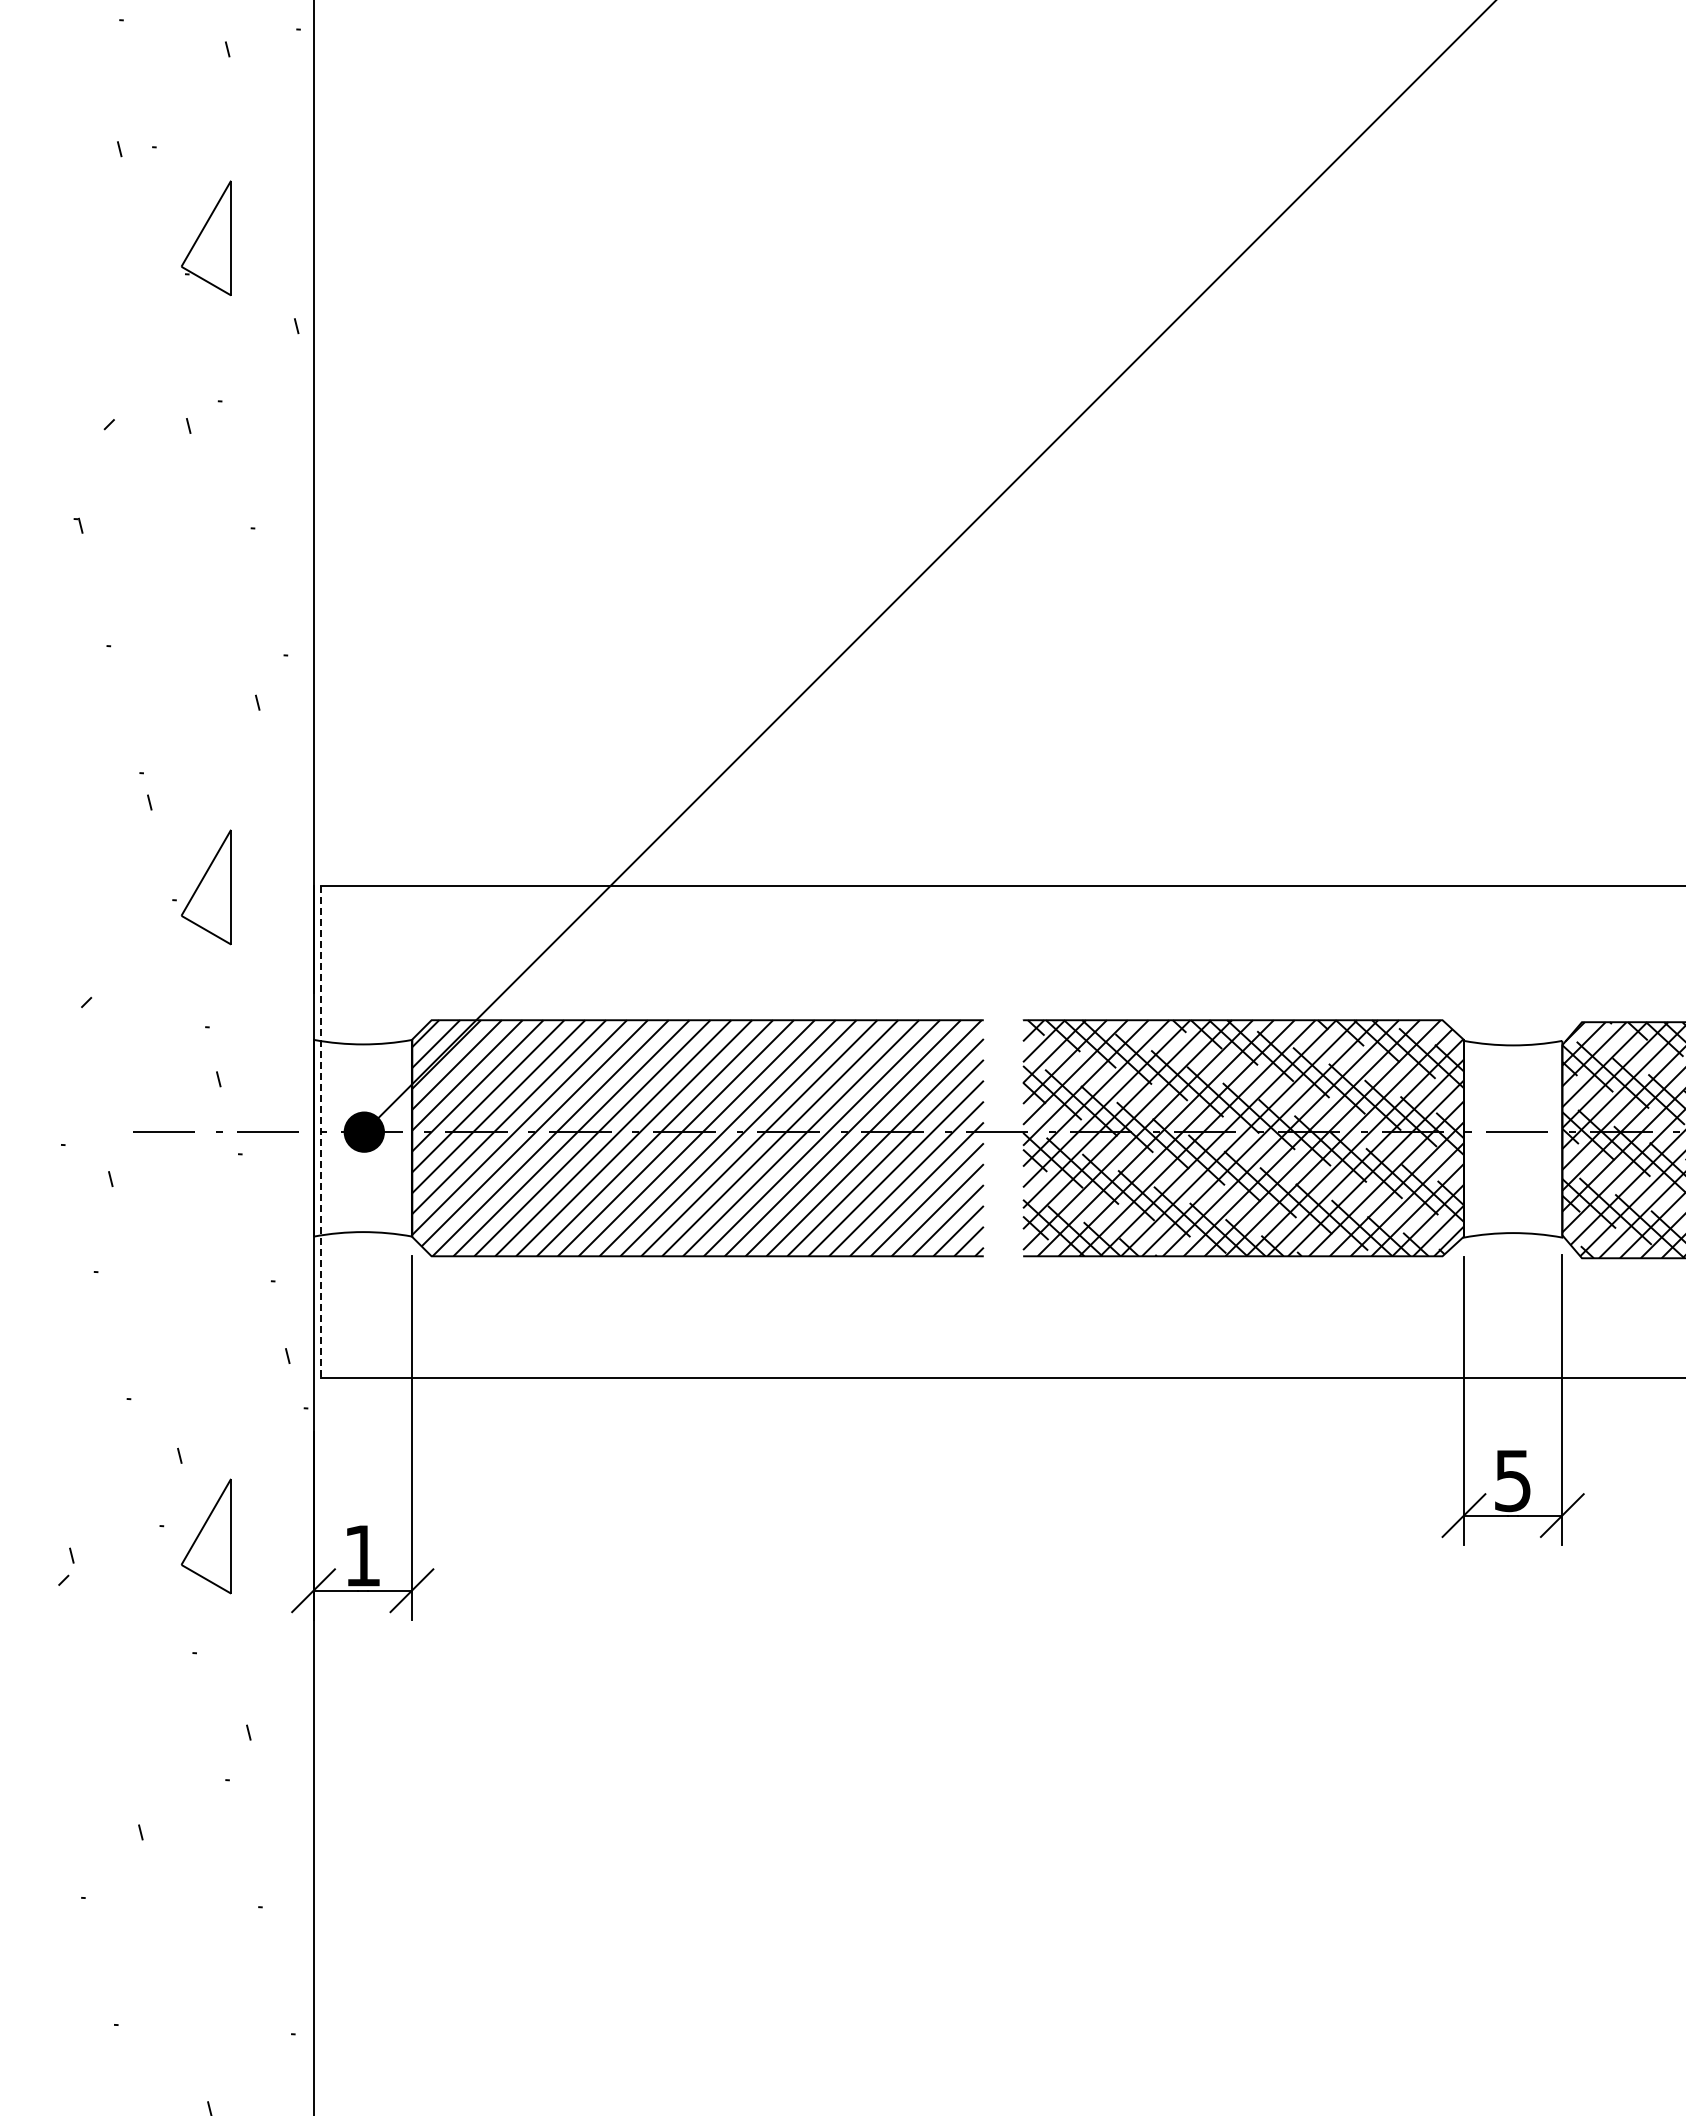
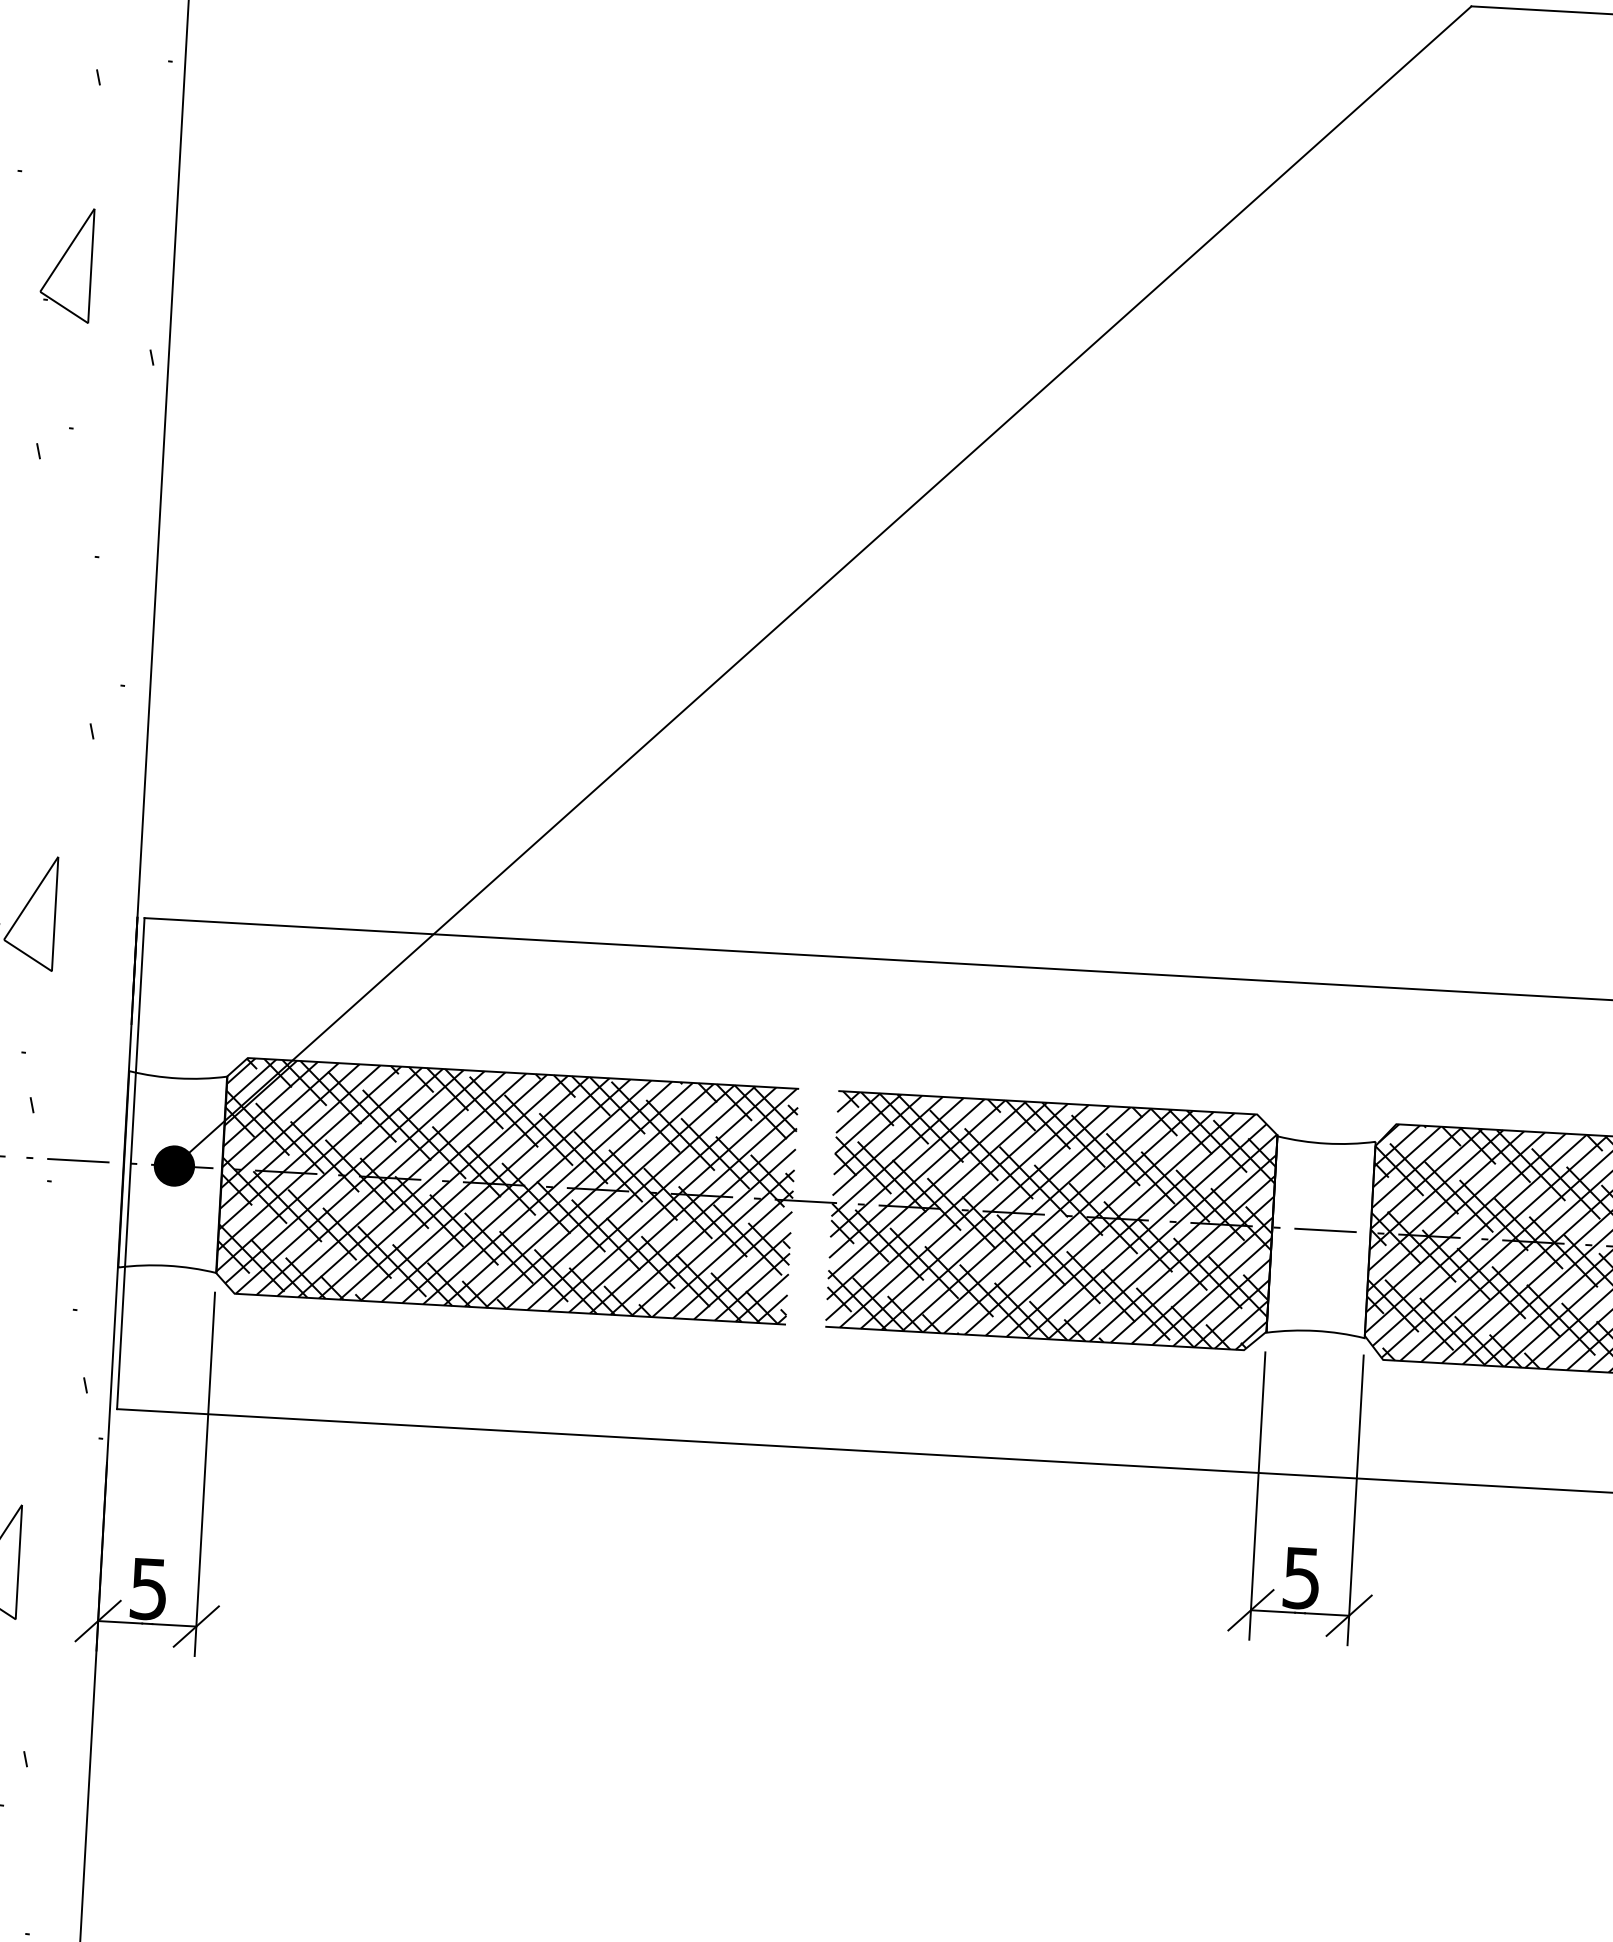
line: (320, 1132) -> (130, 1163), dashed -> solid
hatch: (697, 1138) -> (506, 1190), added
text: (361, 1556) -> (147, 1589), 1 -> 5

